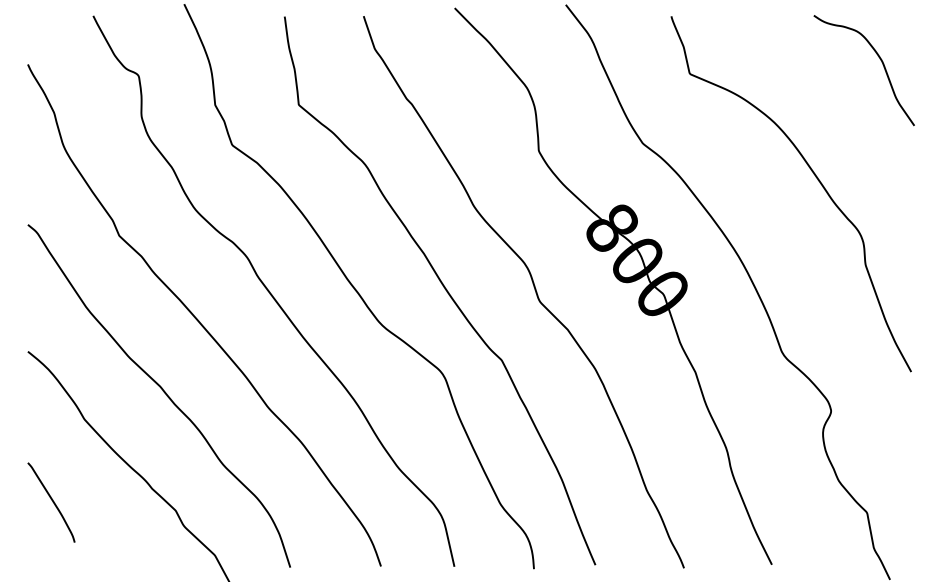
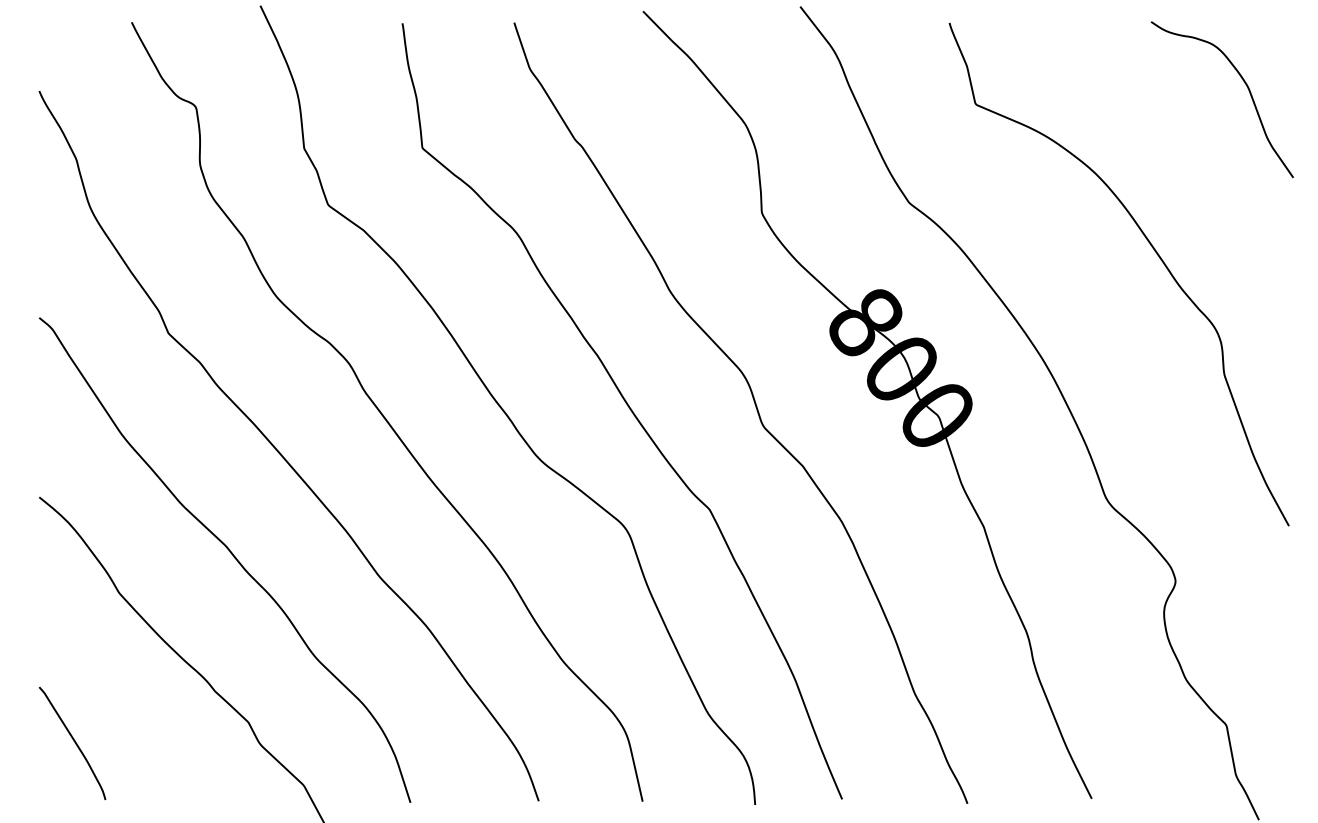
curve: (52, 502) -> (74, 743), moved

